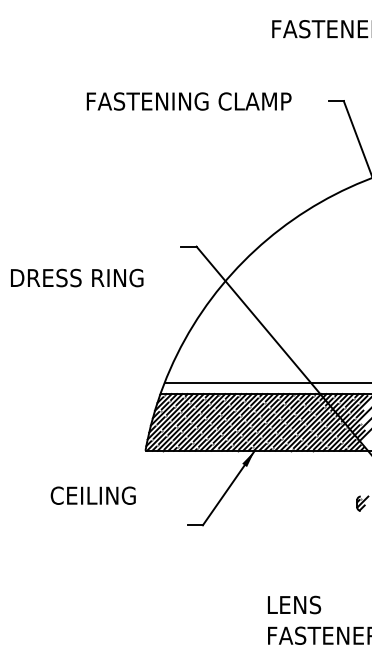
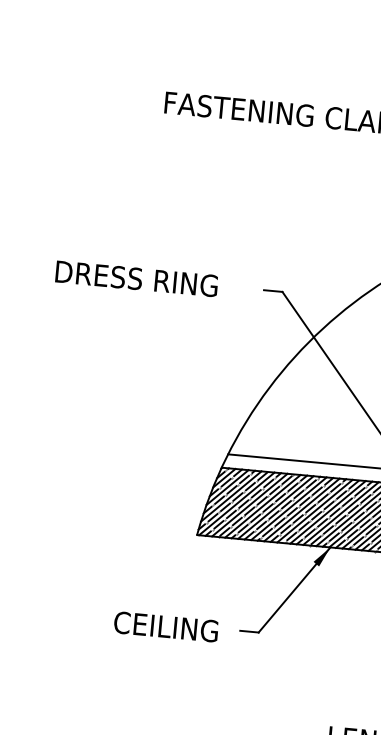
text: (77, 277) -> (137, 278), moved
text: (92, 495) -> (165, 626), moved

